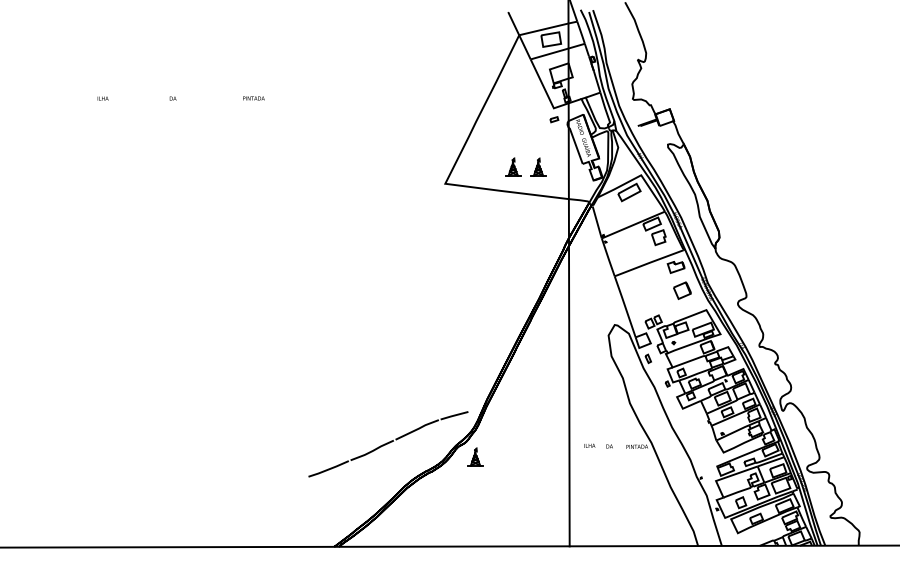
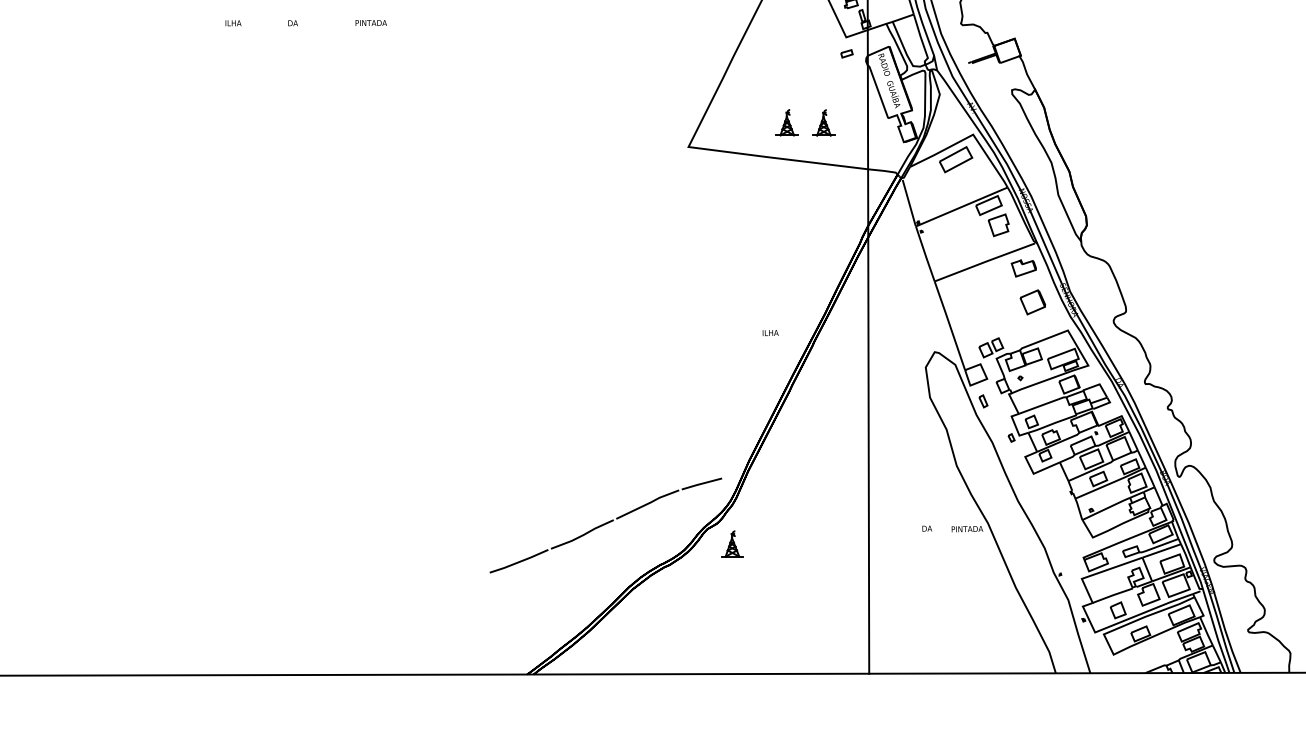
text: (102, 98) -> (232, 23), moved
text: (253, 98) -> (370, 23), moved
text: (589, 445) -> (770, 332), moved

